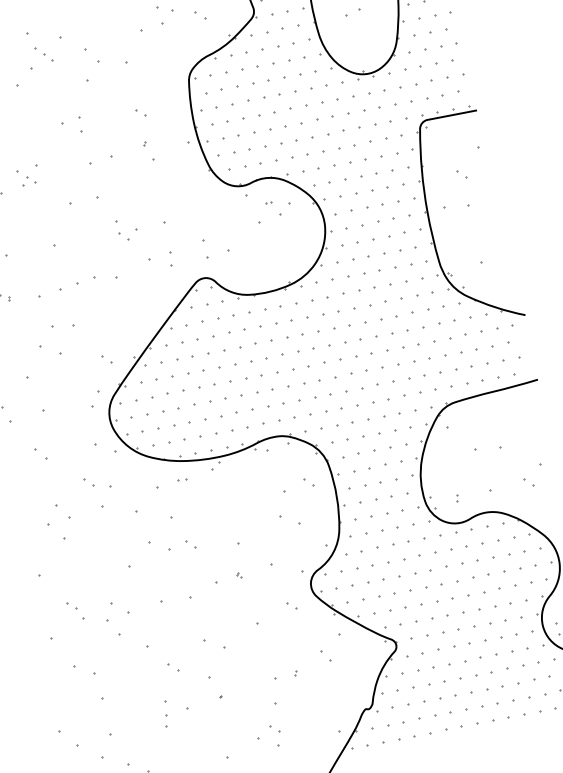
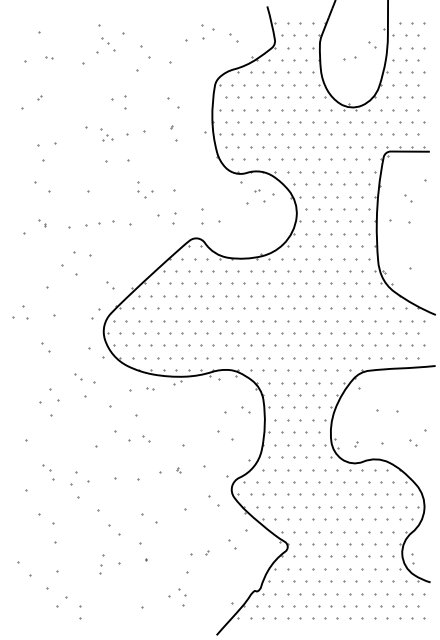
part: (140, 112) -> (173, 102), size x1.6
part: (26, 177) -> (106, 134), moved
part: (292, 604) -> (214, 500), size x1.6
part: (173, 666) -> (114, 529), size x1.6

